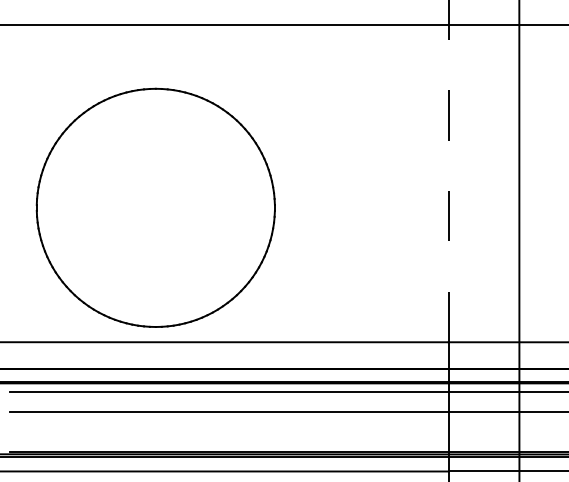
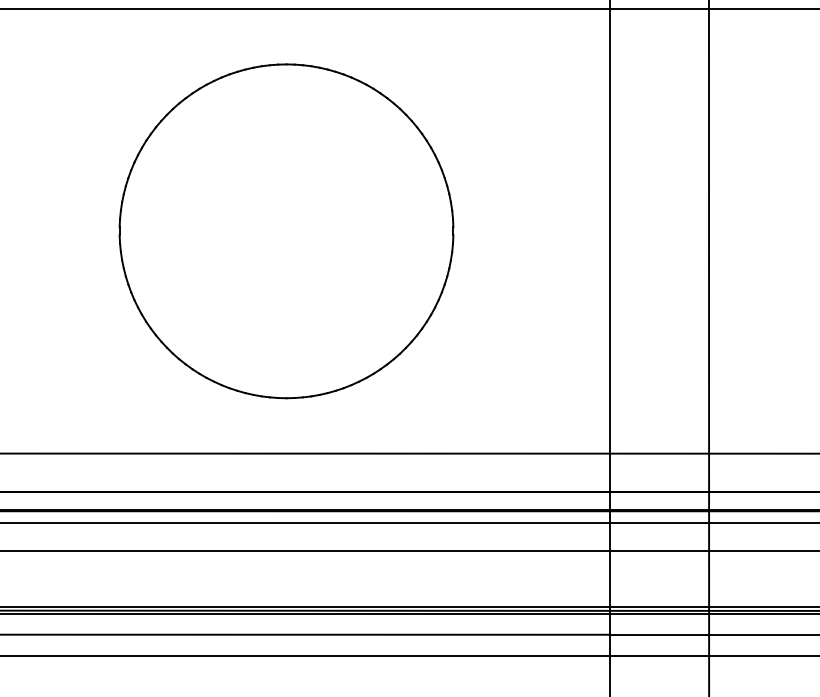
line: (448, 183) -> (609, 230), dashed -> solid
part: (155, 208) -> (286, 231), moved

